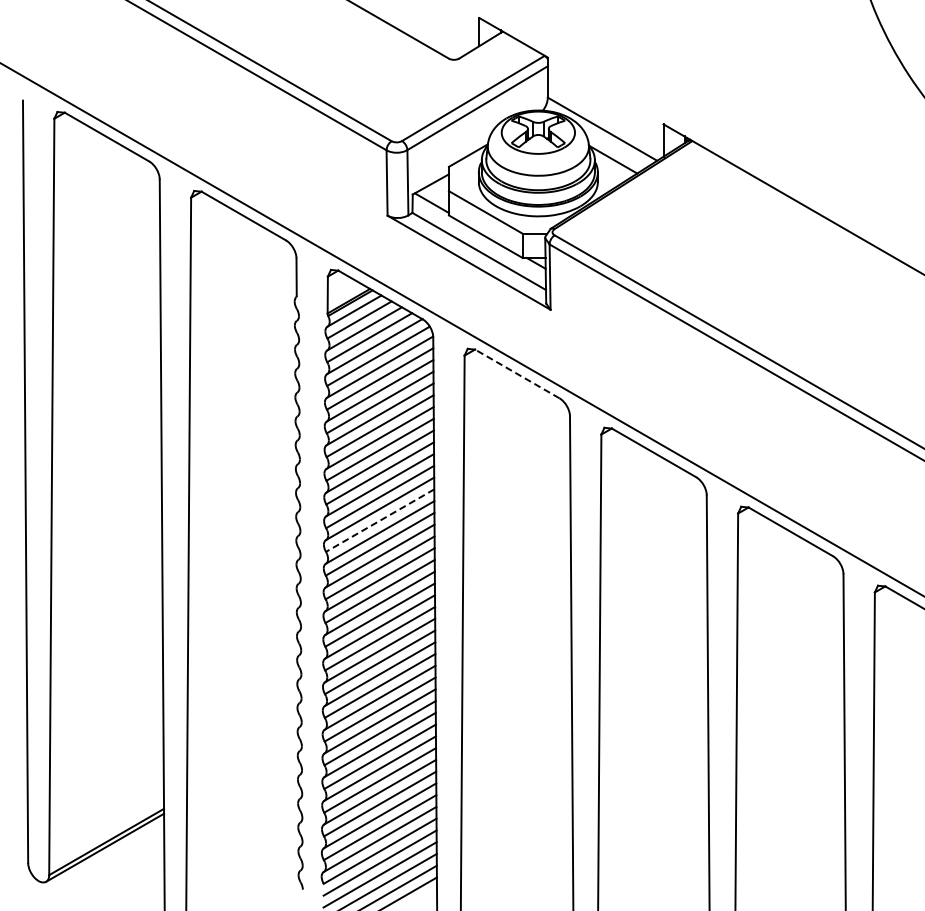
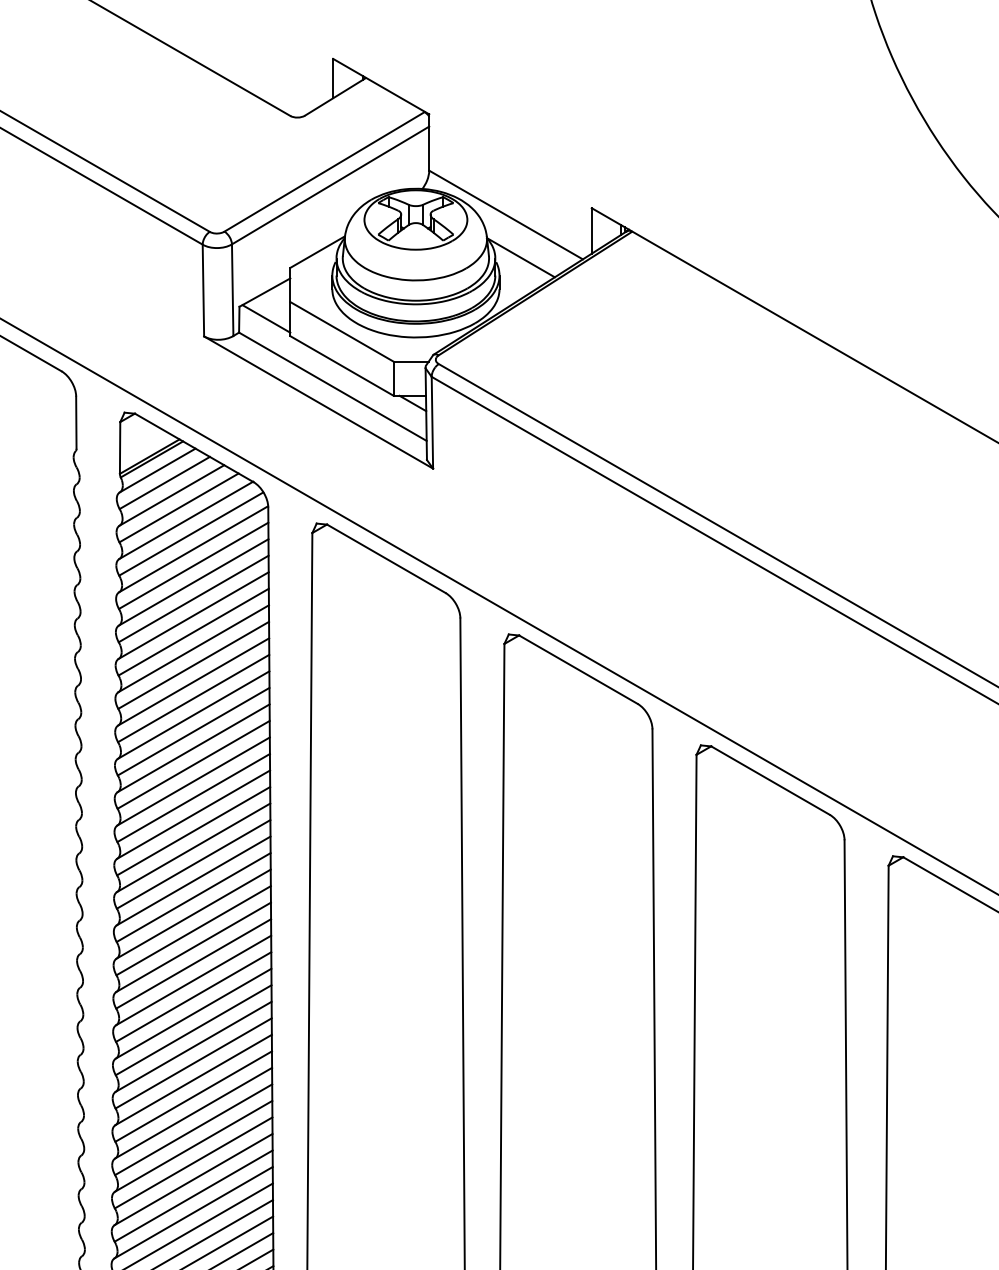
line: (517, 373) -> (386, 558), dashed -> solid
line: (380, 520) -> (194, 764), dashed -> solid

